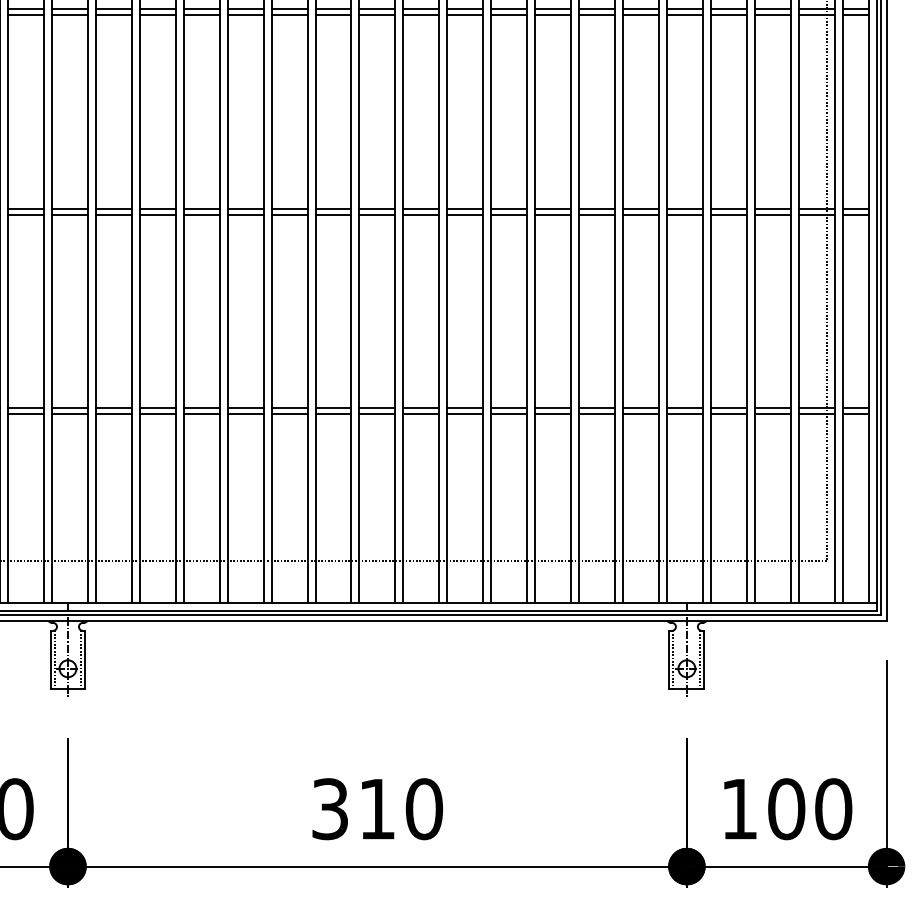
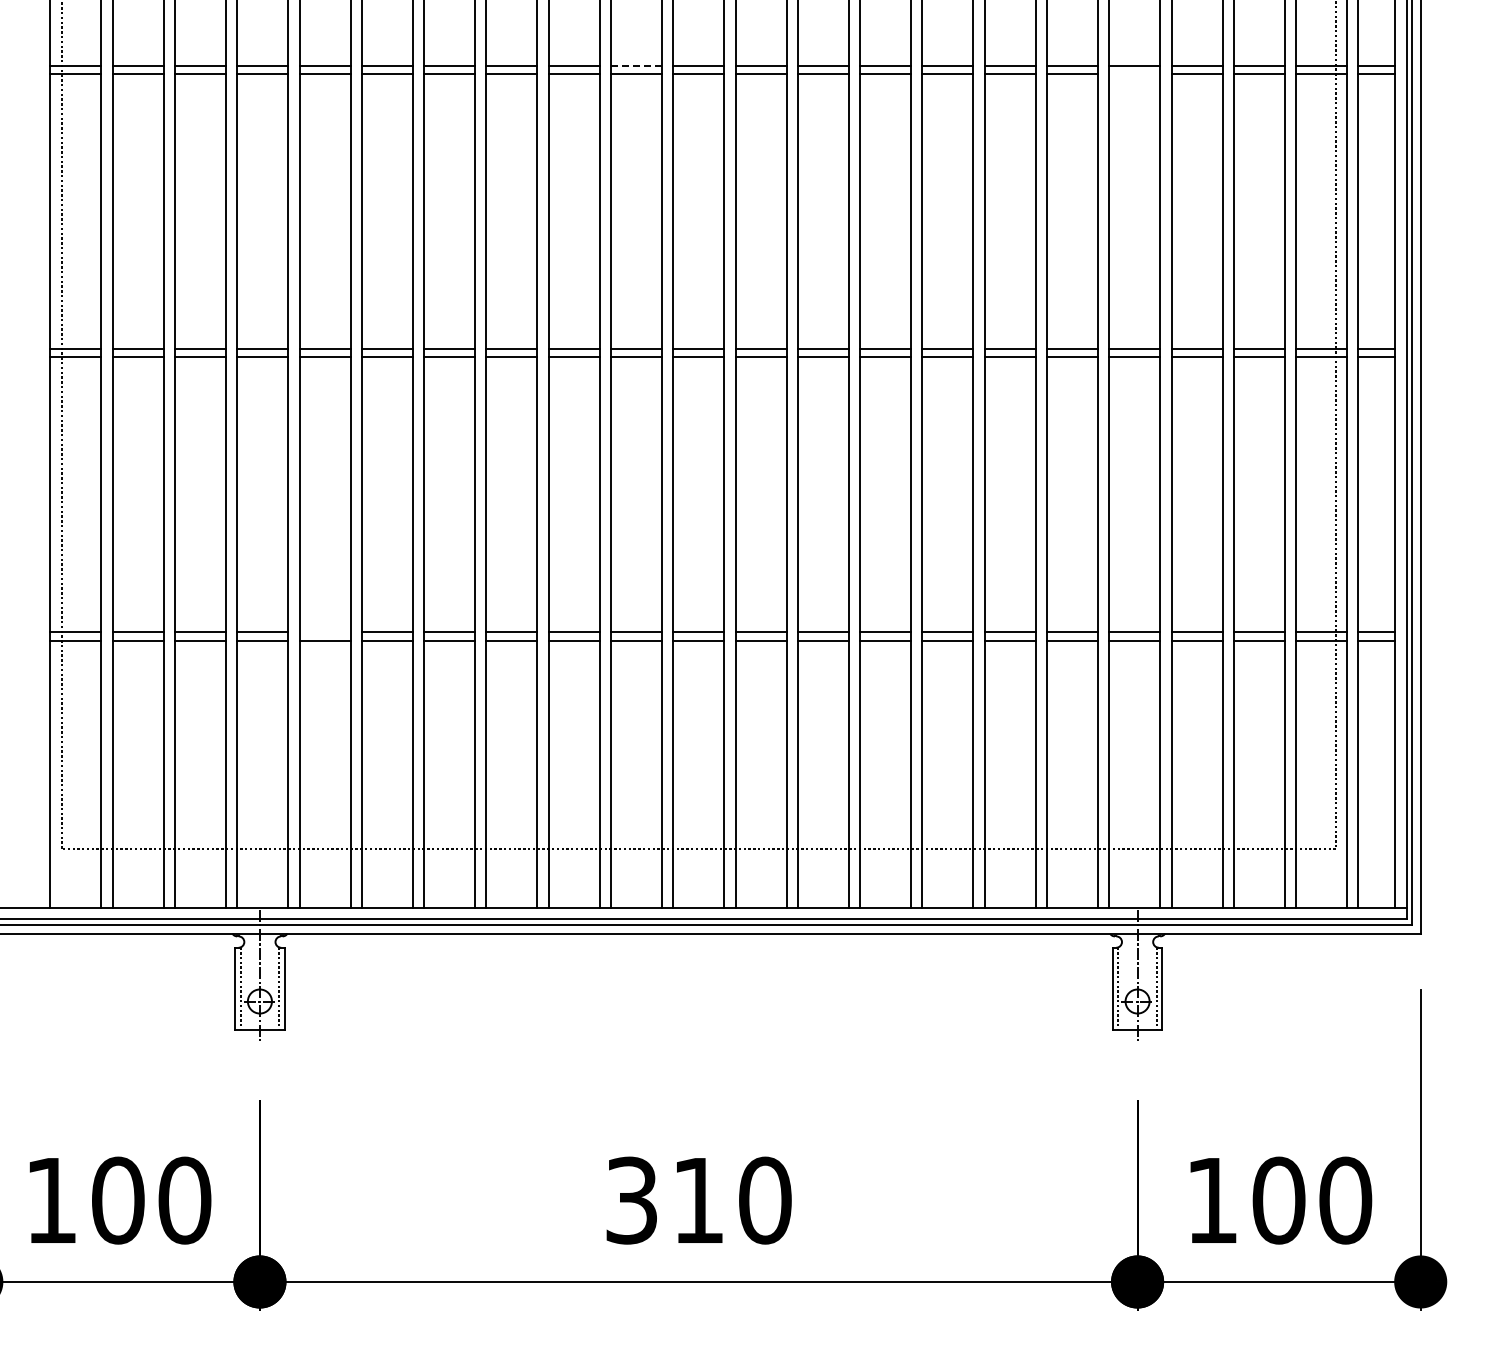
line: (333, 8) -> (636, 65), solid -> dashed
line: (684, 15) -> (1134, 74), removed
line: (113, 408) -> (324, 632), removed

